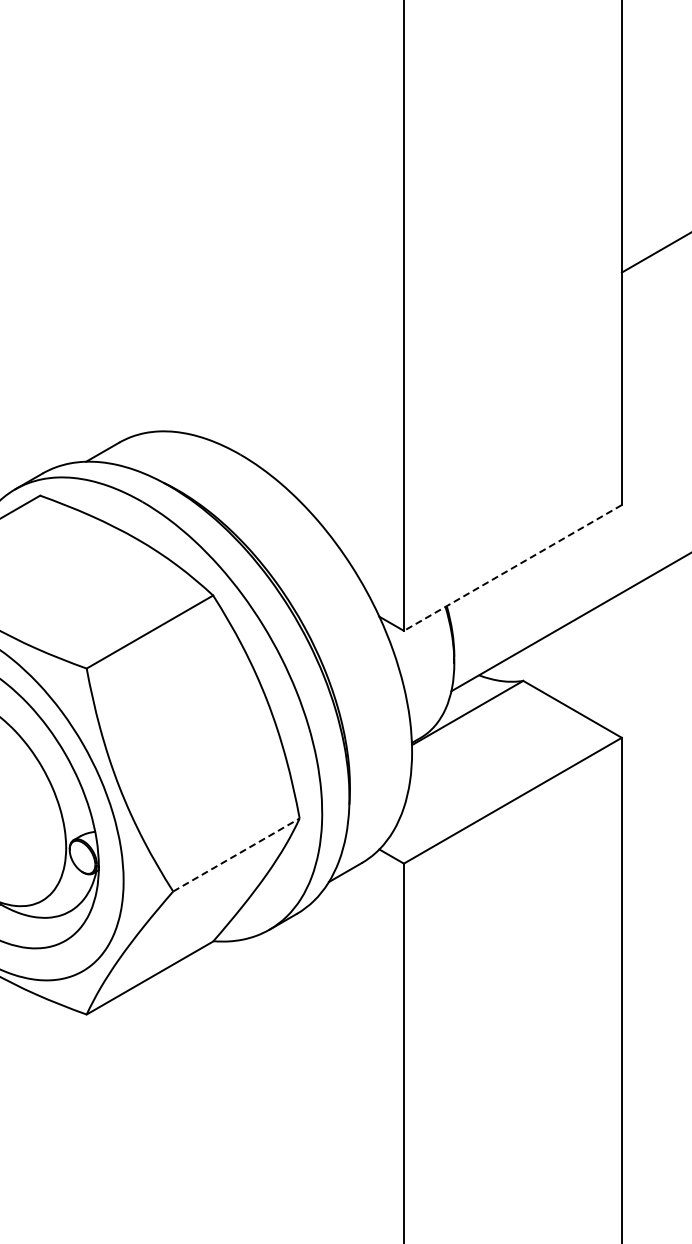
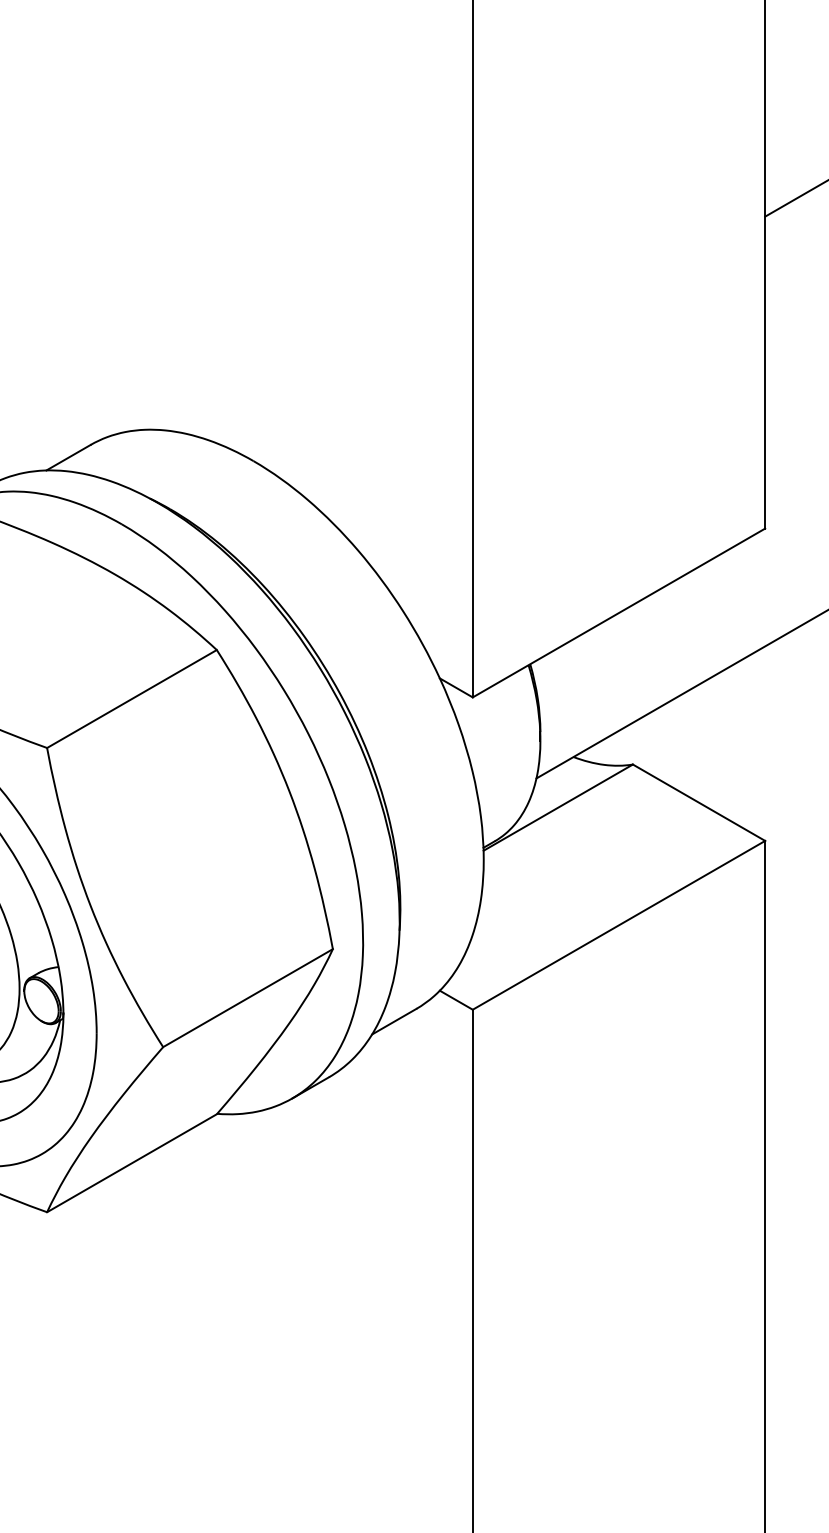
line: (512, 567) -> (618, 612), dashed -> solid
line: (236, 854) -> (248, 997), dashed -> solid

